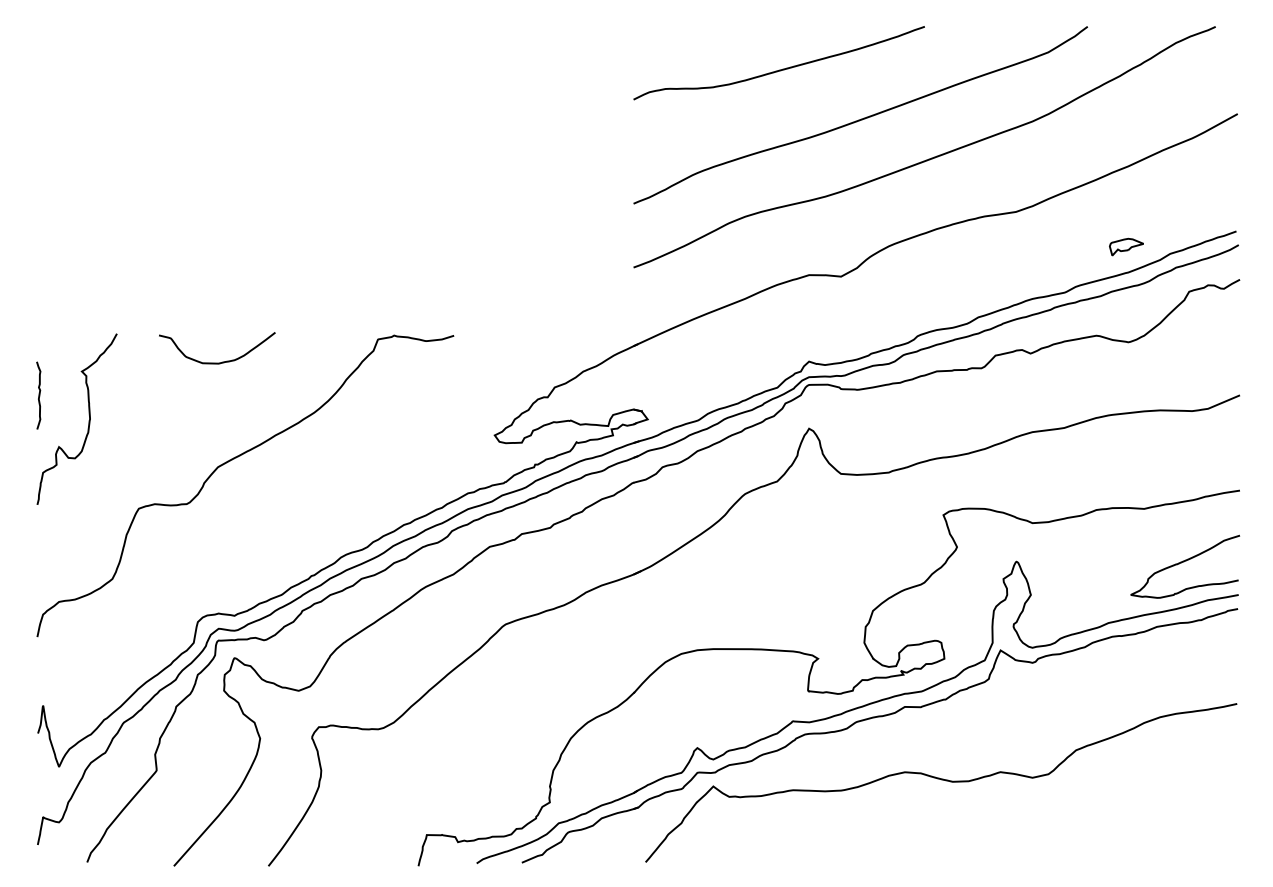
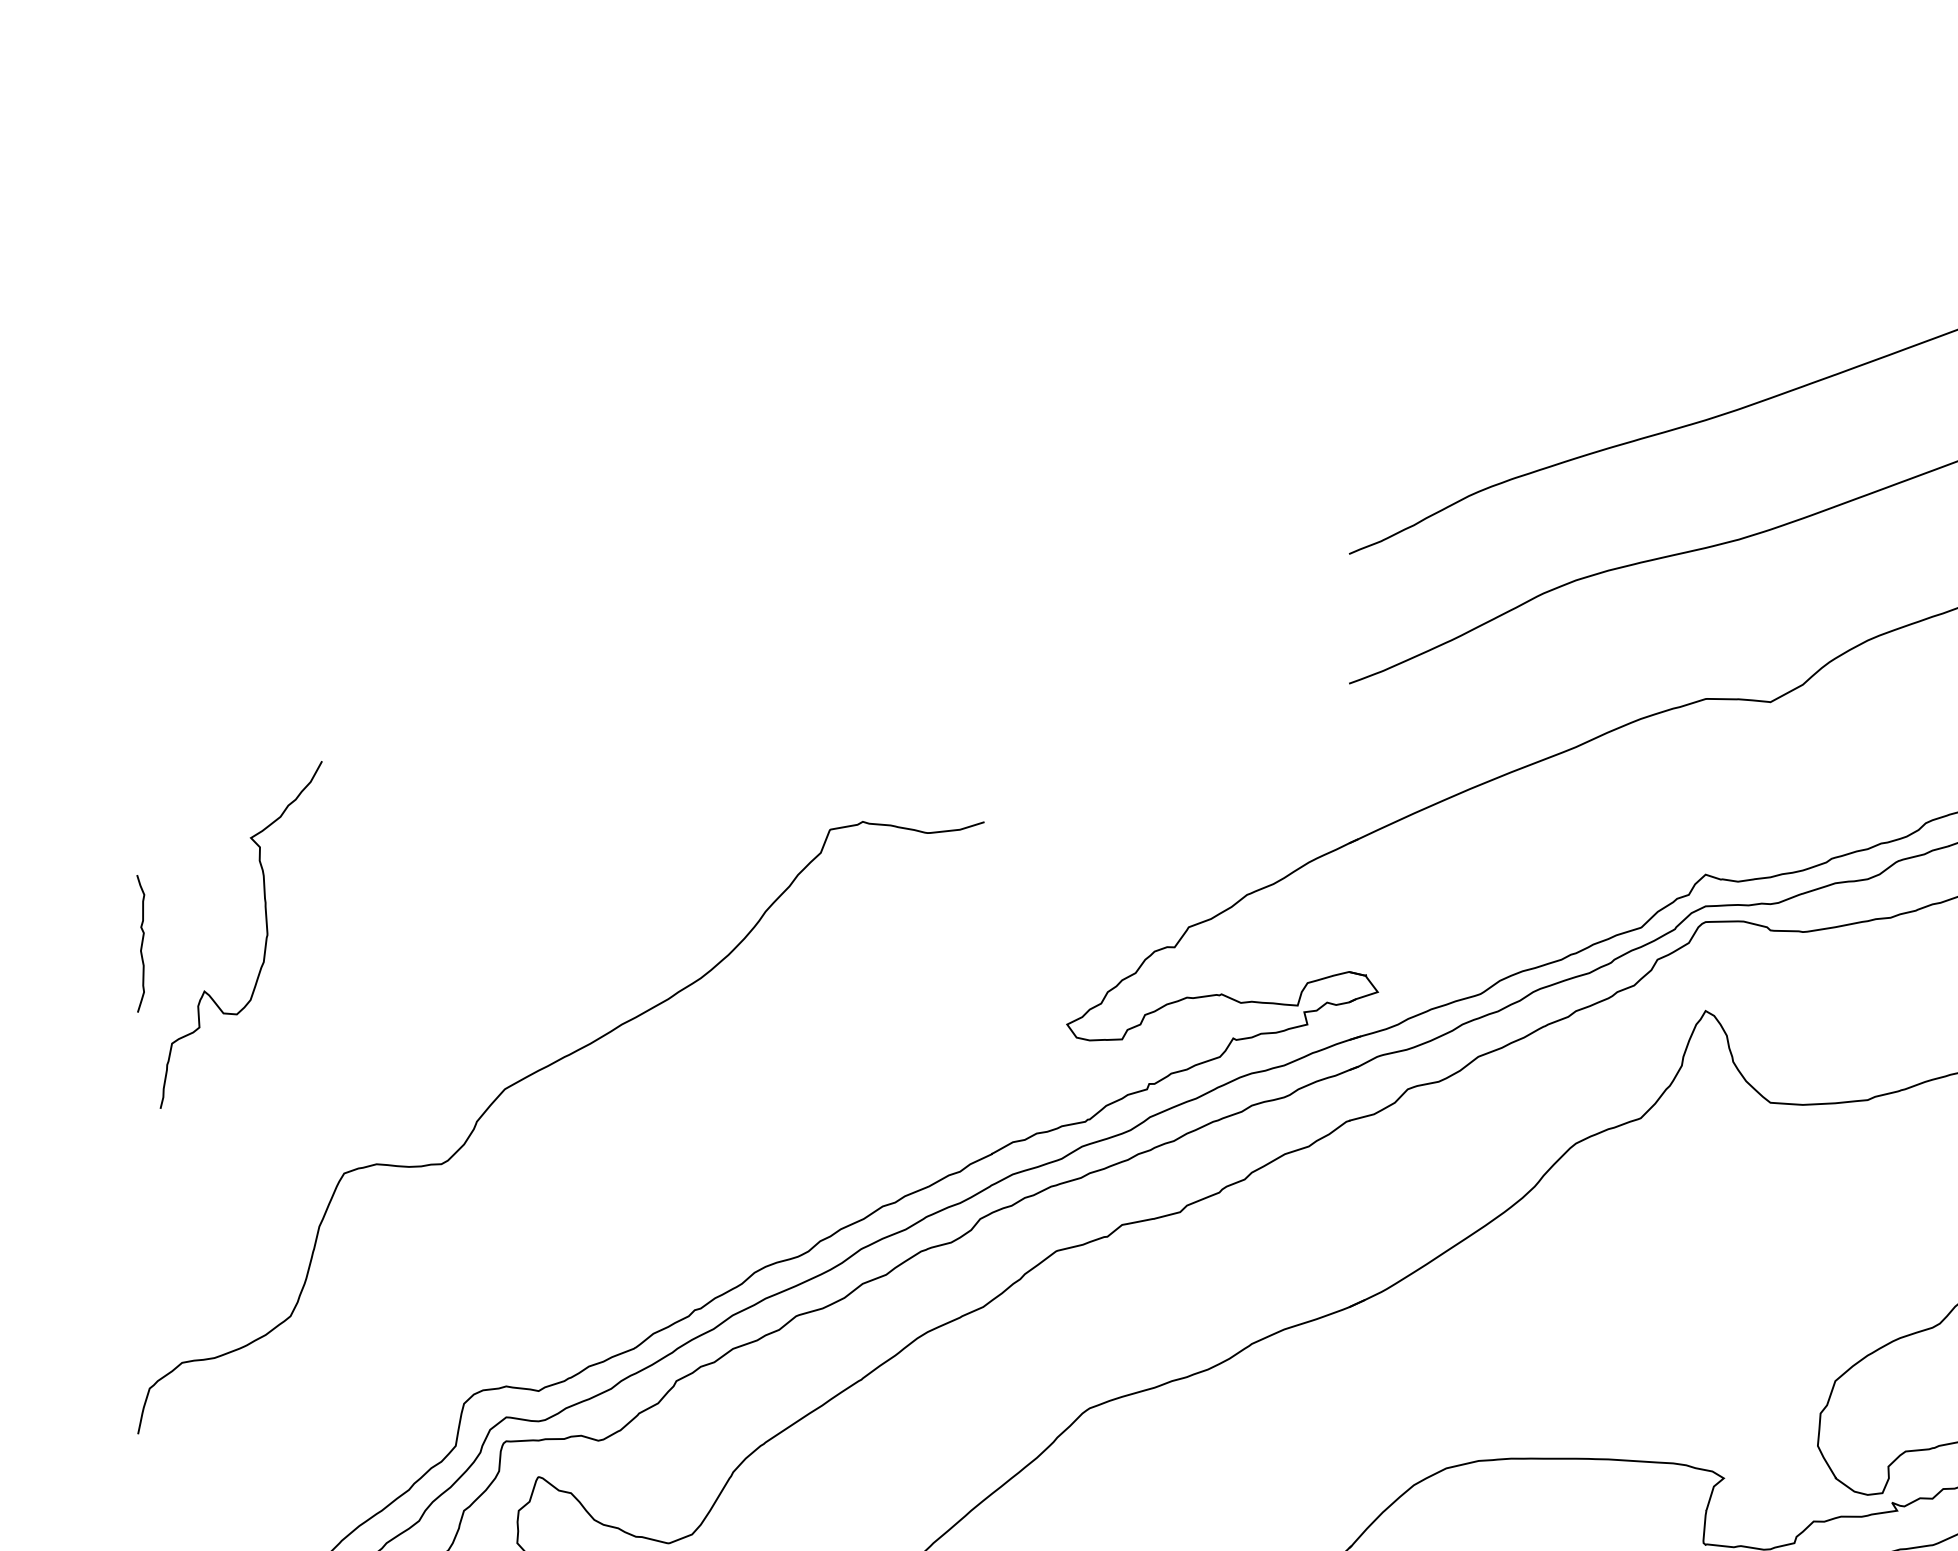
curve: (779, 69) -> (1645, 281), removed
curve: (222, 361) -> (514, 874), removed
curve: (88, 420) -> (264, 937), moved

